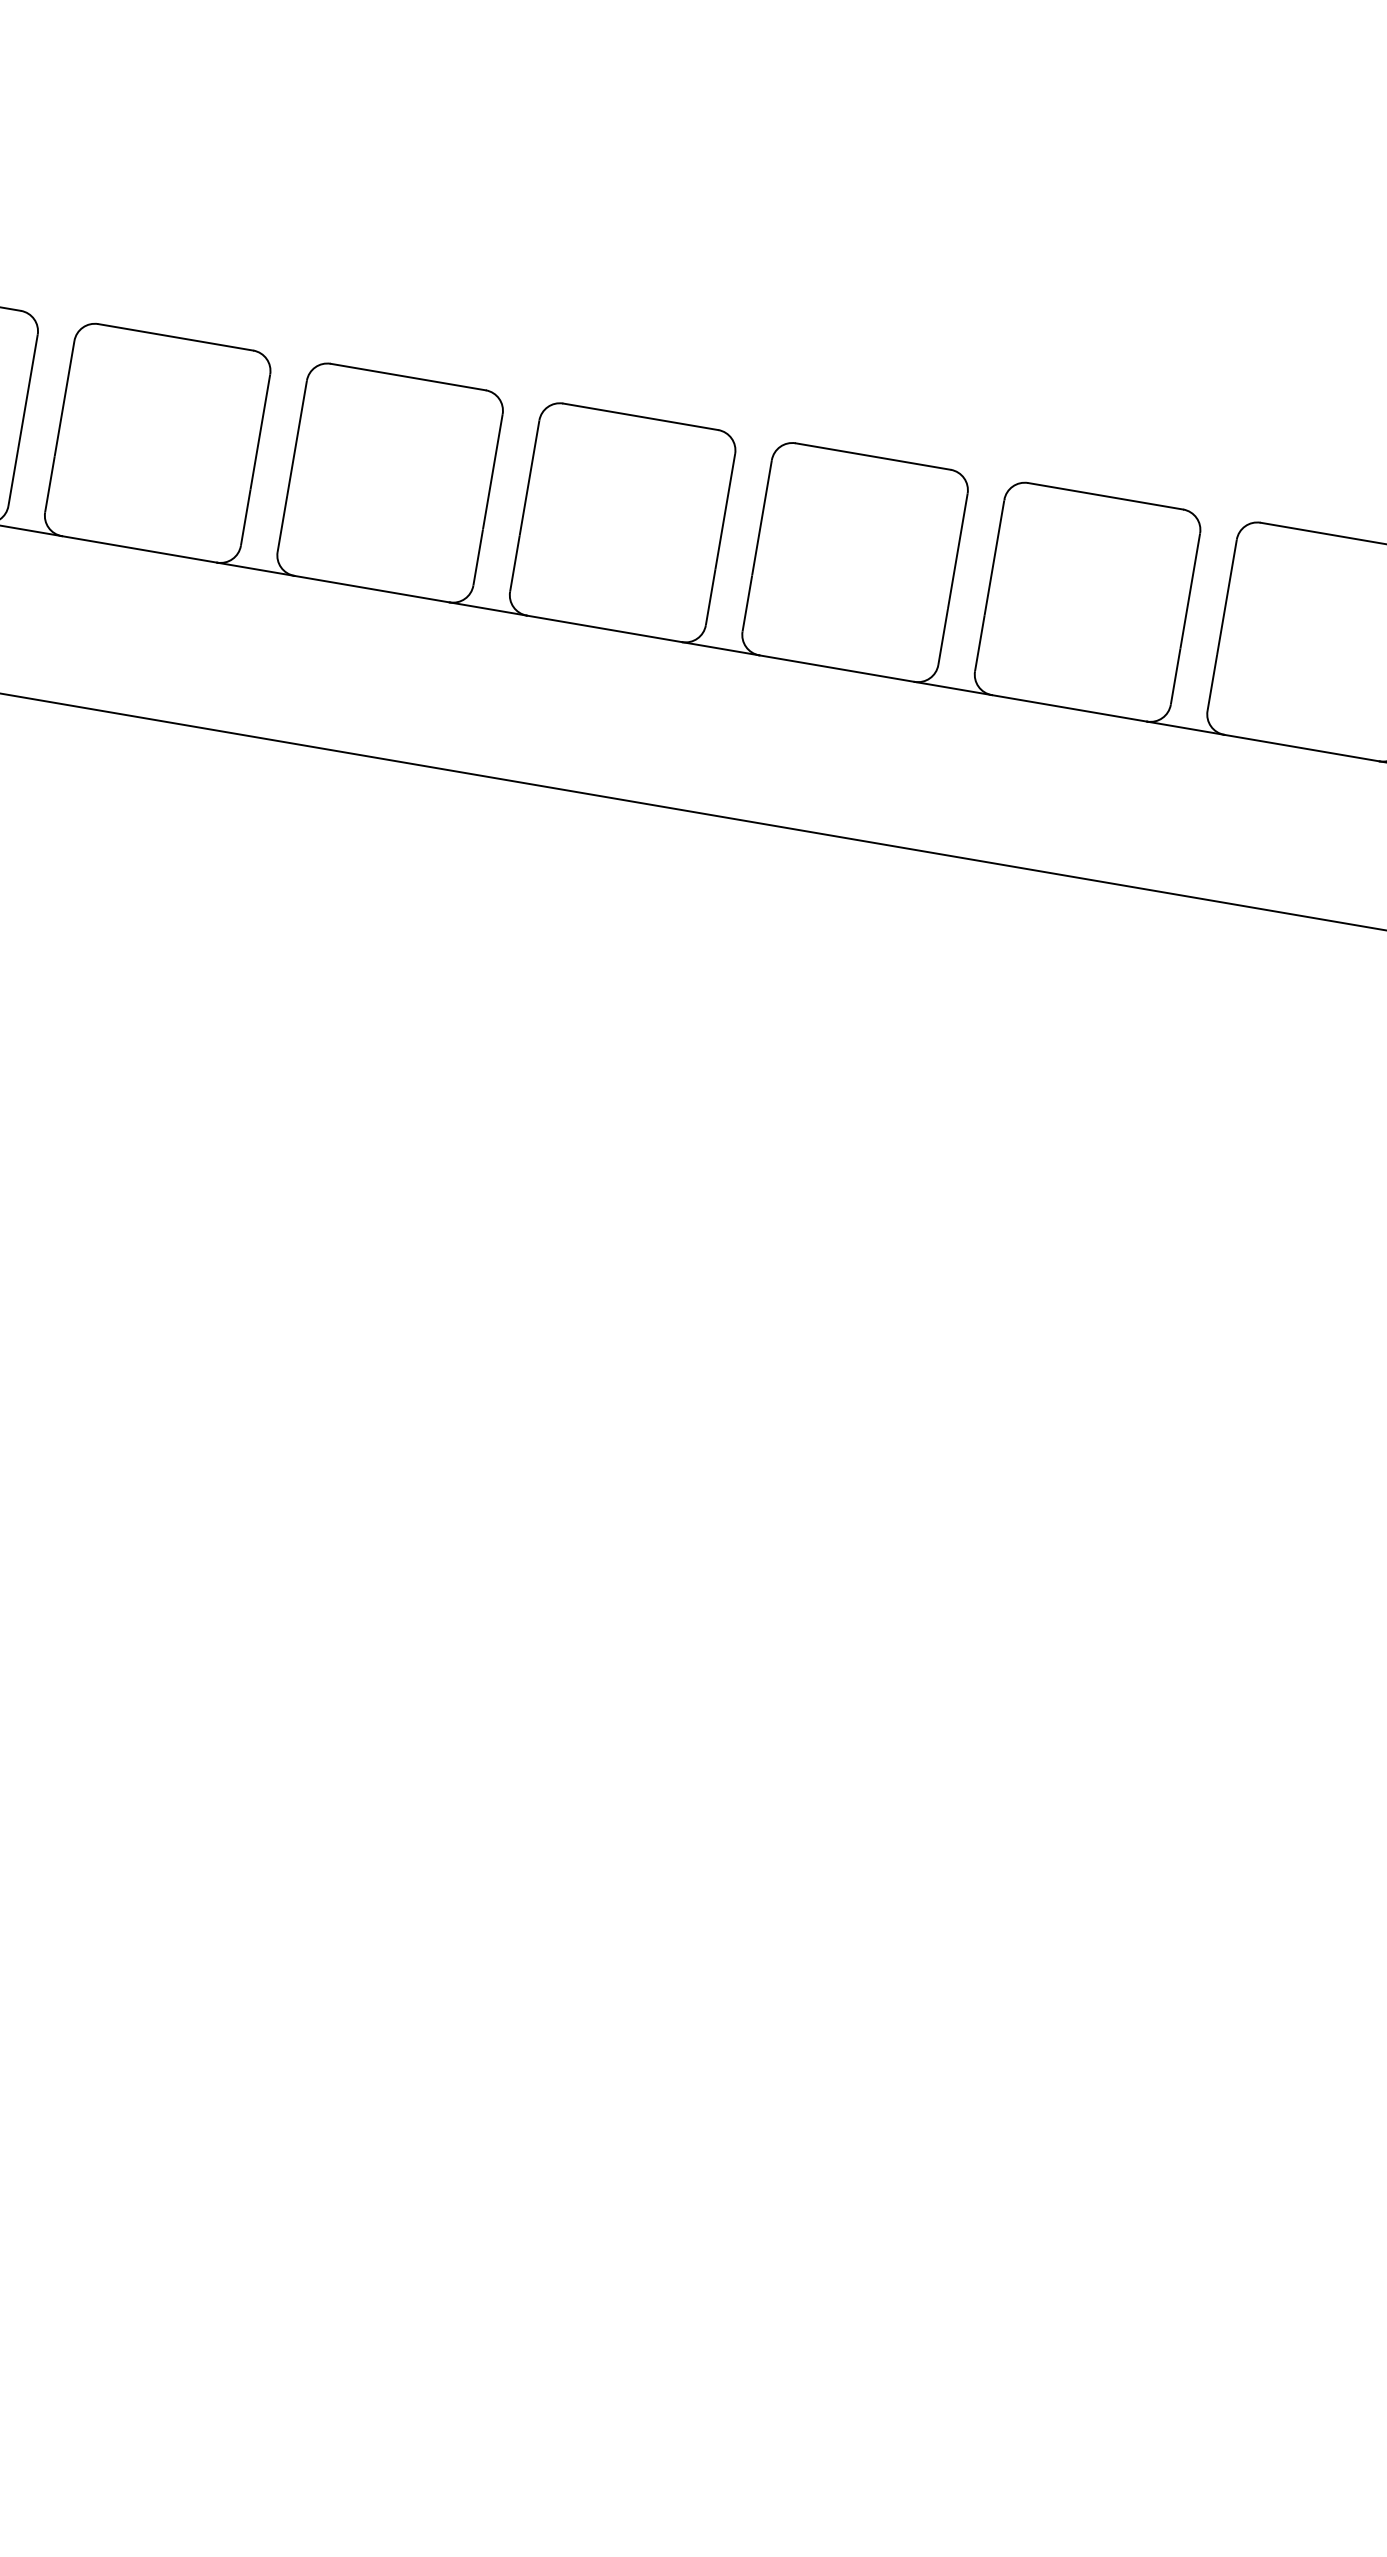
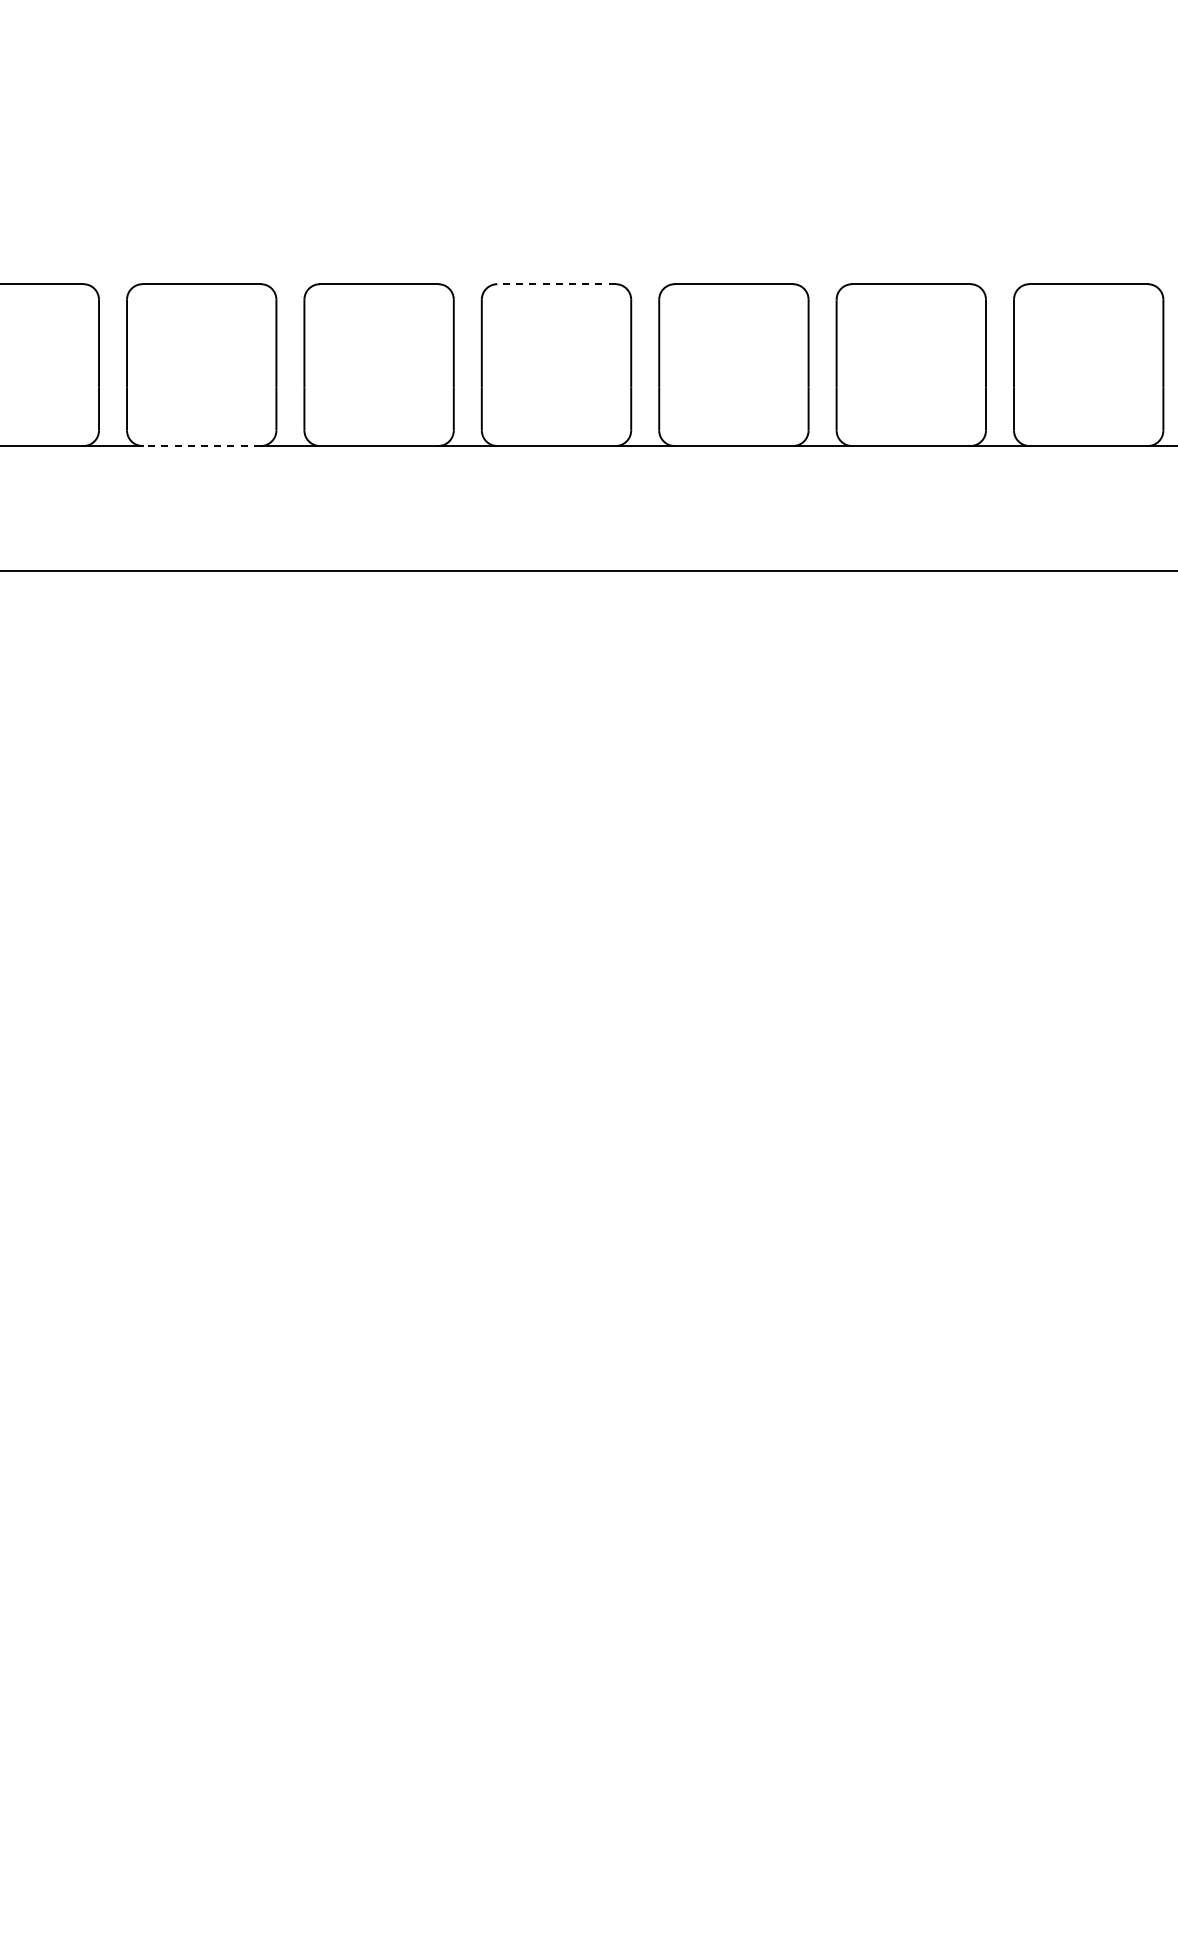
line: (640, 417) -> (556, 284), solid -> dashed
line: (139, 549) -> (201, 446), solid -> dashed

